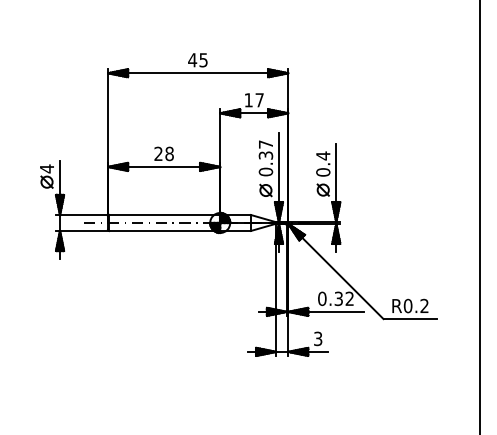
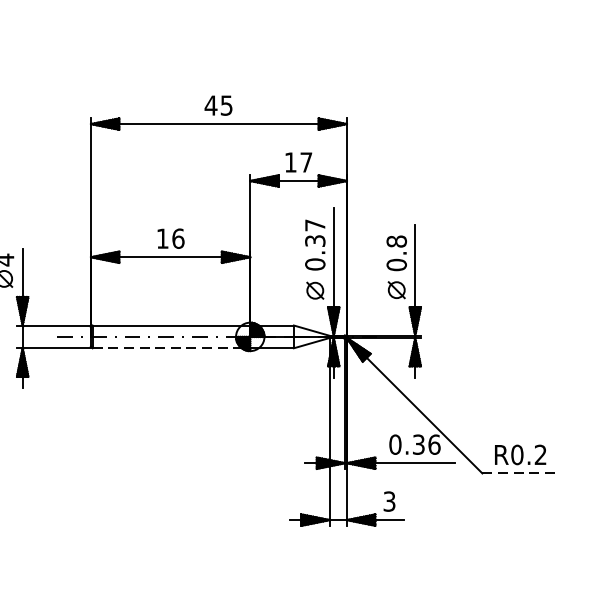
text: (163, 153) -> (169, 238), 28 -> 16
text: (323, 155) -> (397, 240), 0.4 -> 0.8
line: (165, 231) -> (172, 348), solid -> dashed
text: (349, 298) -> (434, 444), 0.32 -> 0.36
line: (410, 319) -> (520, 474), solid -> dashed

